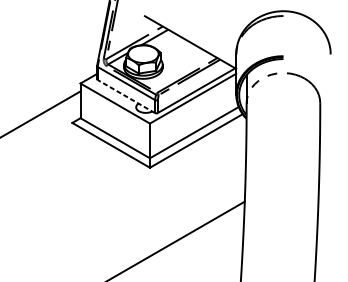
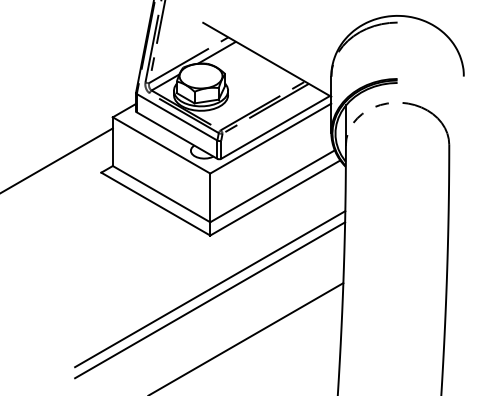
line: (125, 96) -> (176, 135), dashed -> solid
line: (150, 206) -> (210, 289), added
line: (150, 214) -> (210, 300), added

